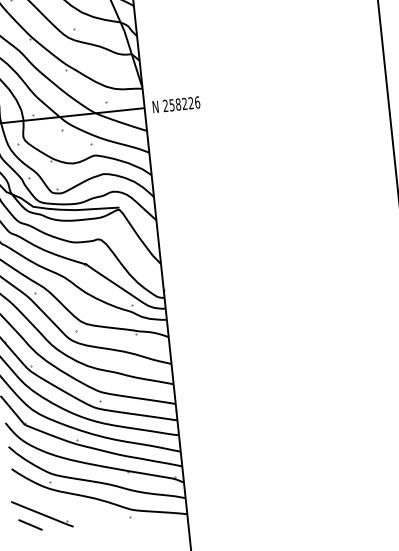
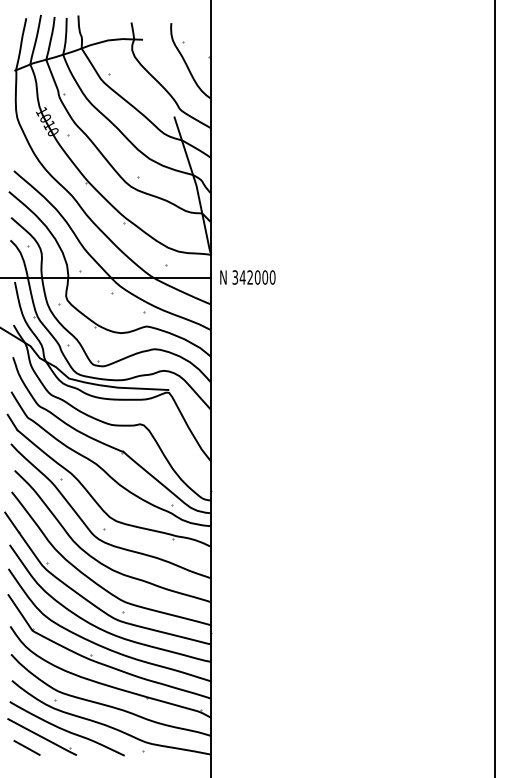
text: (181, 104) -> (253, 277), 258226 -> 342000
curve: (61, 505) -> (65, 729), added

